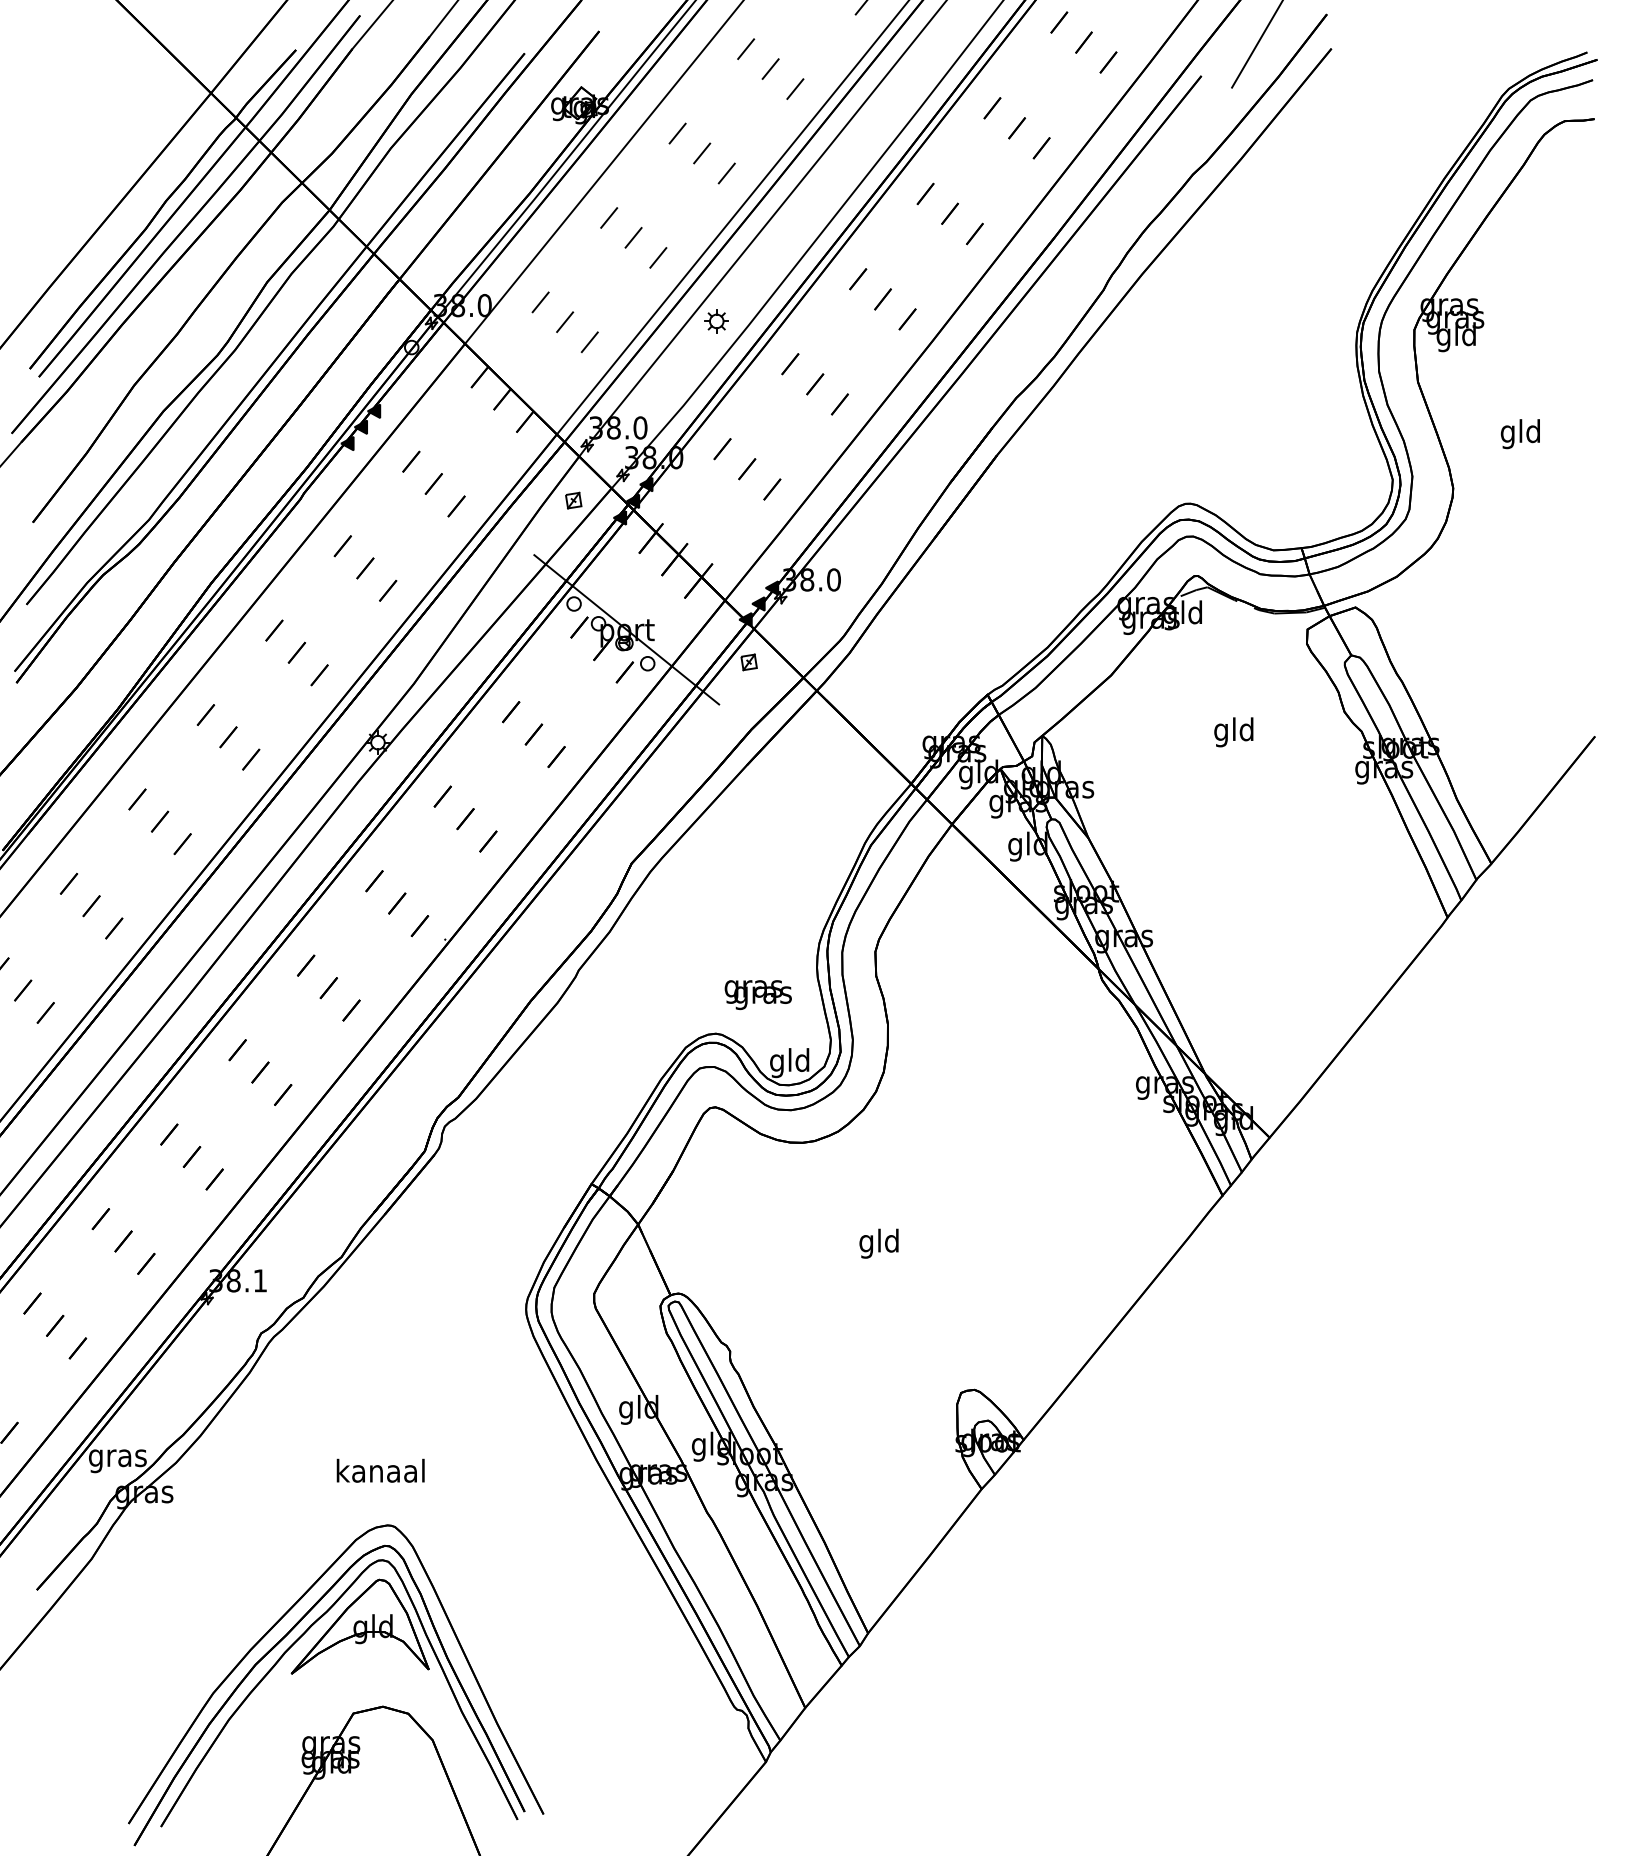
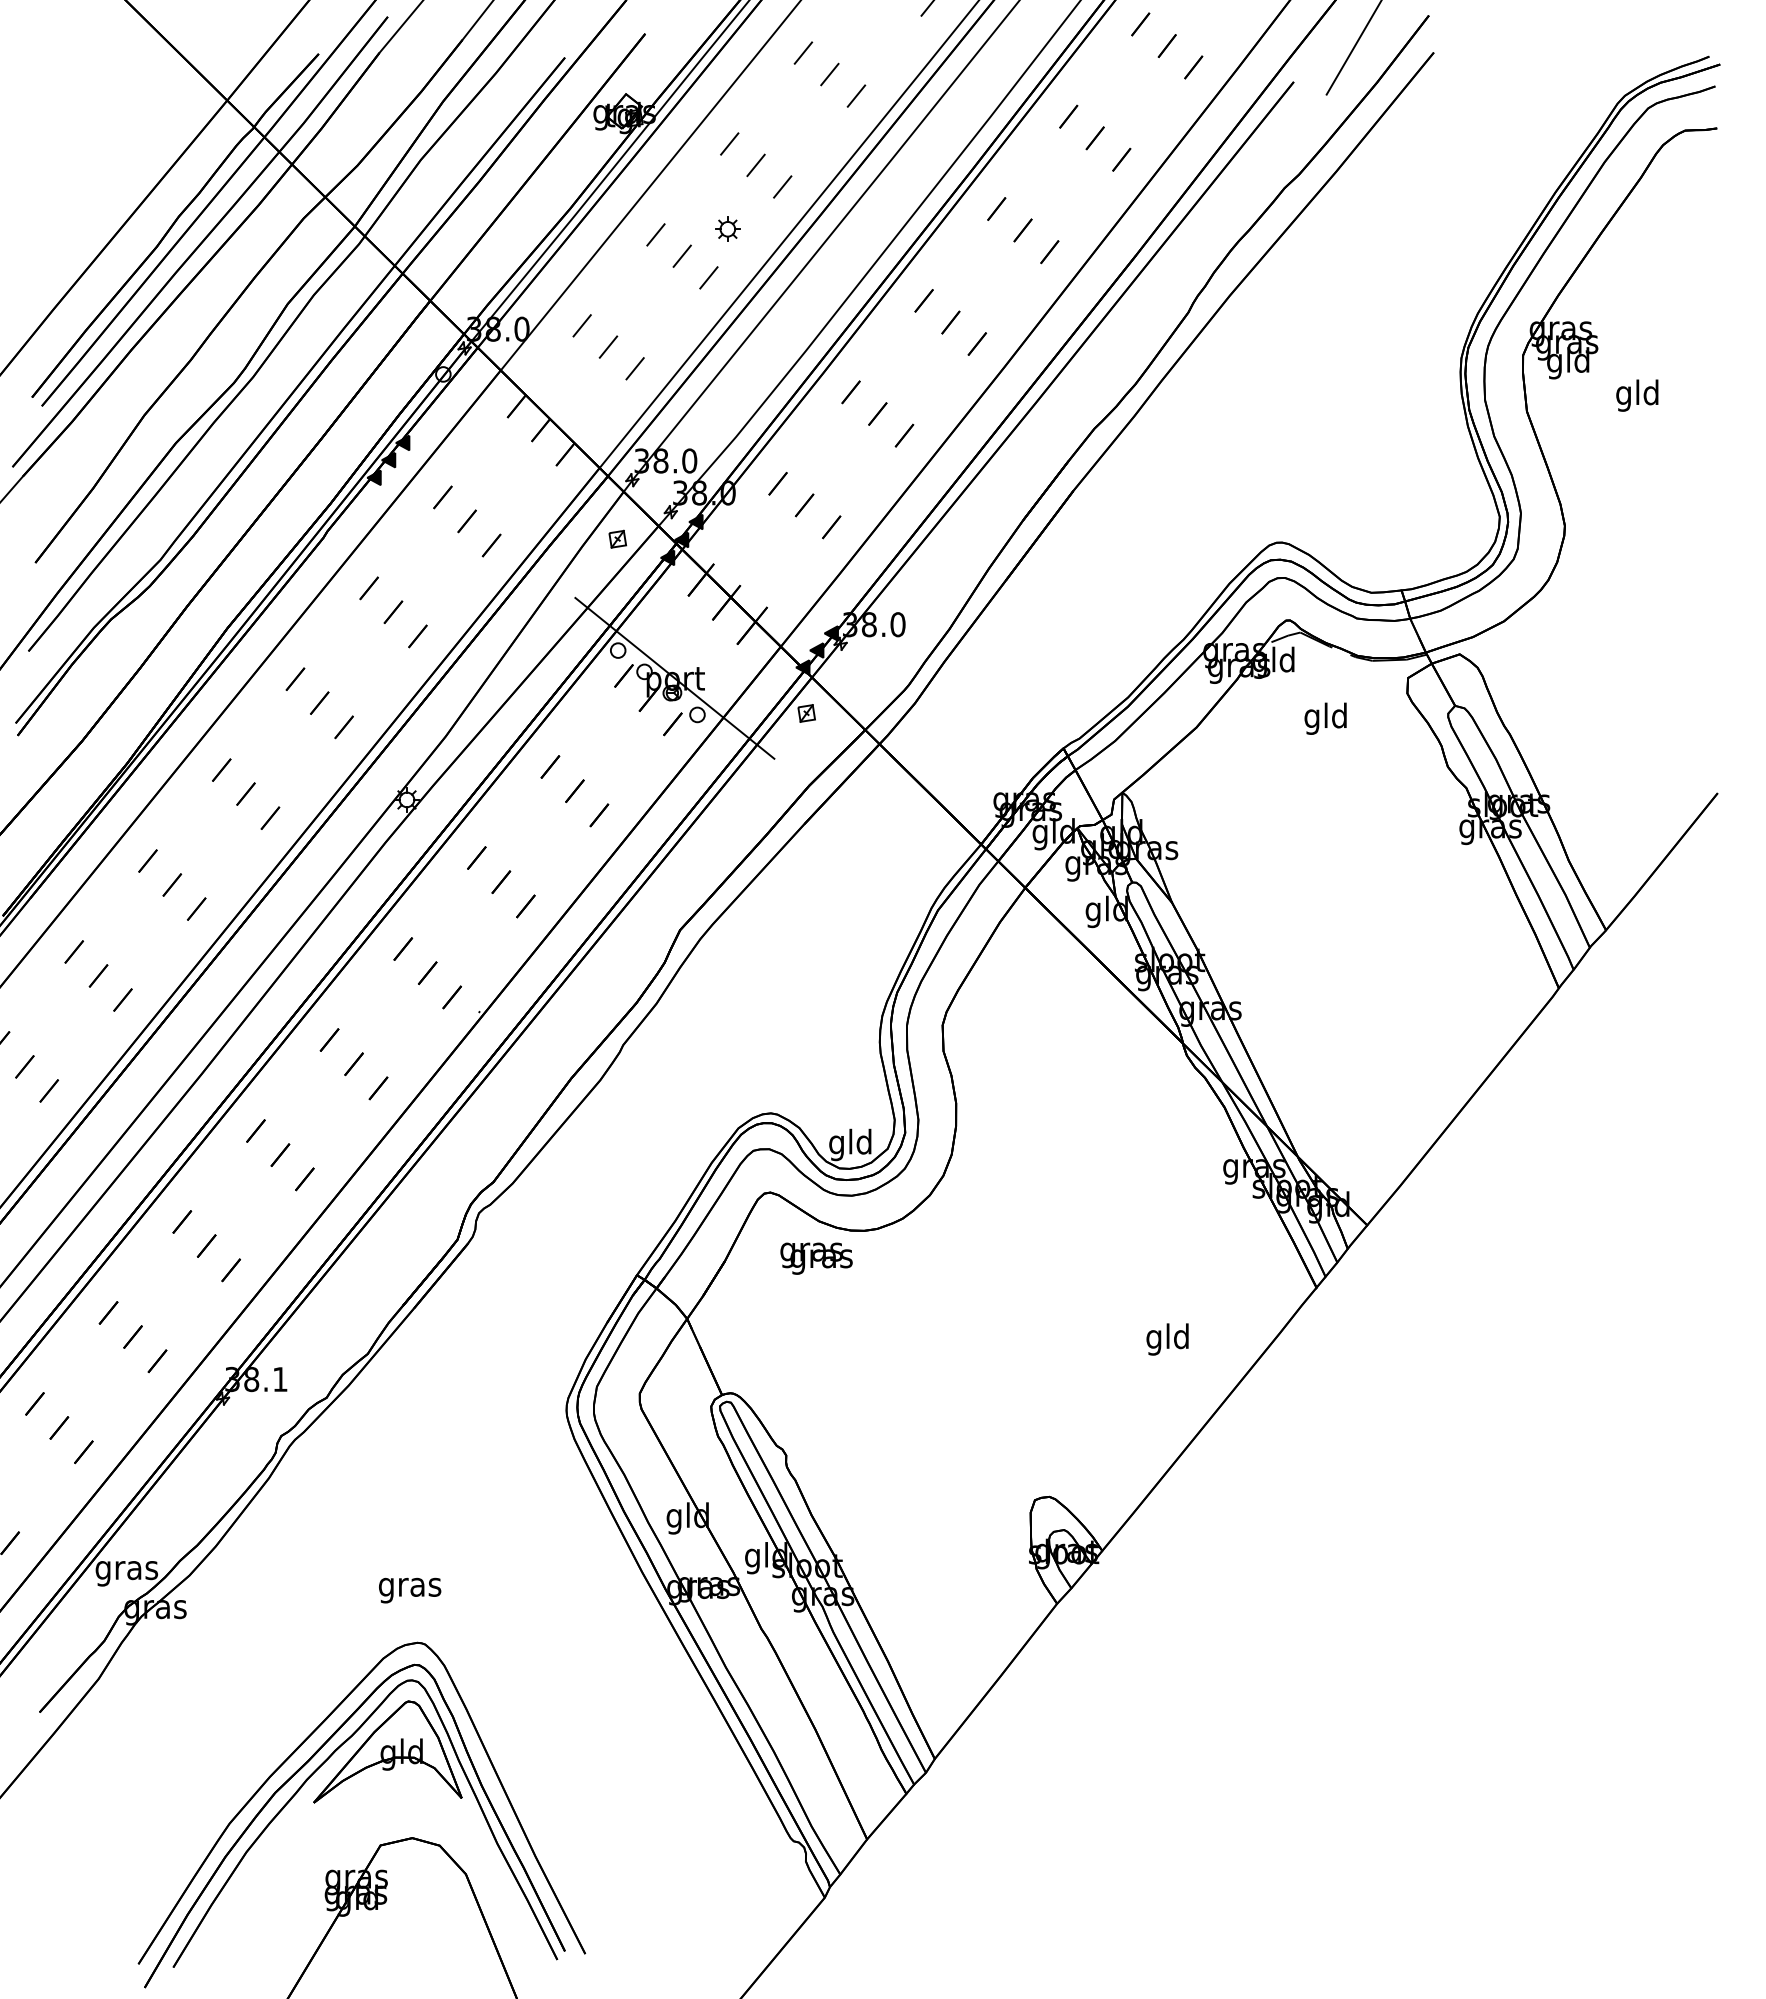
part: (716, 320) -> (727, 228), moved
text: (1520, 433) -> (1637, 395), moved
text: (1233, 732) -> (1325, 718), moved
text: (758, 994) -> (816, 1258), moved
text: (878, 1243) -> (1167, 1339), moved
text: (380, 1474) -> (409, 1587), kanaal -> gras

